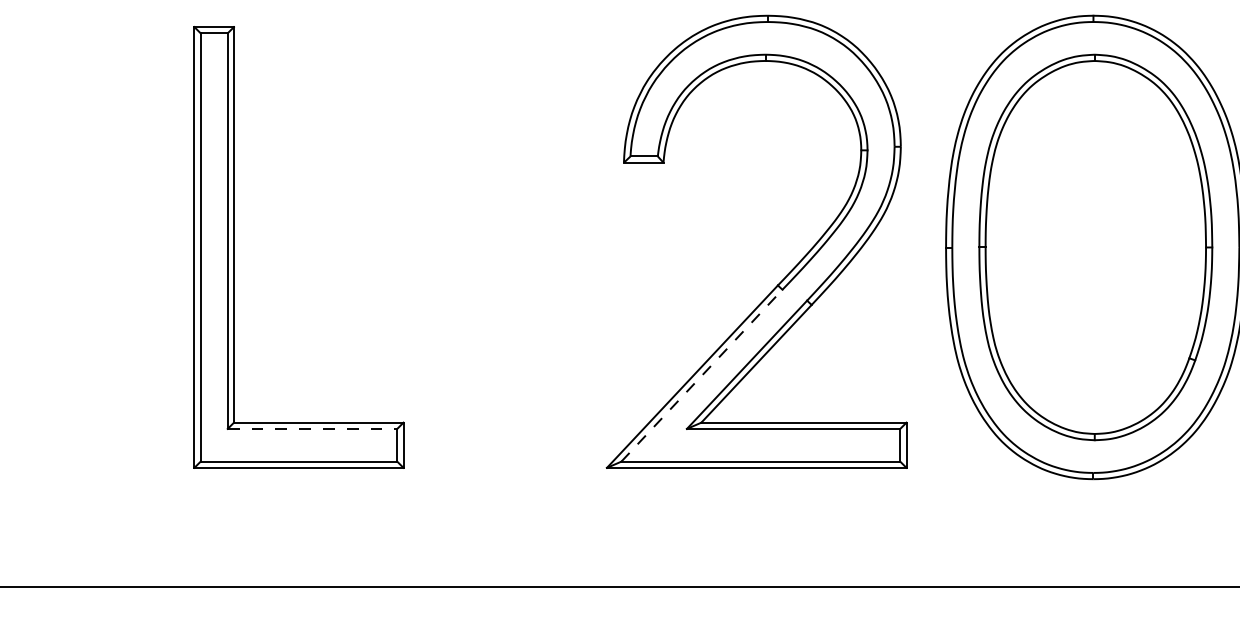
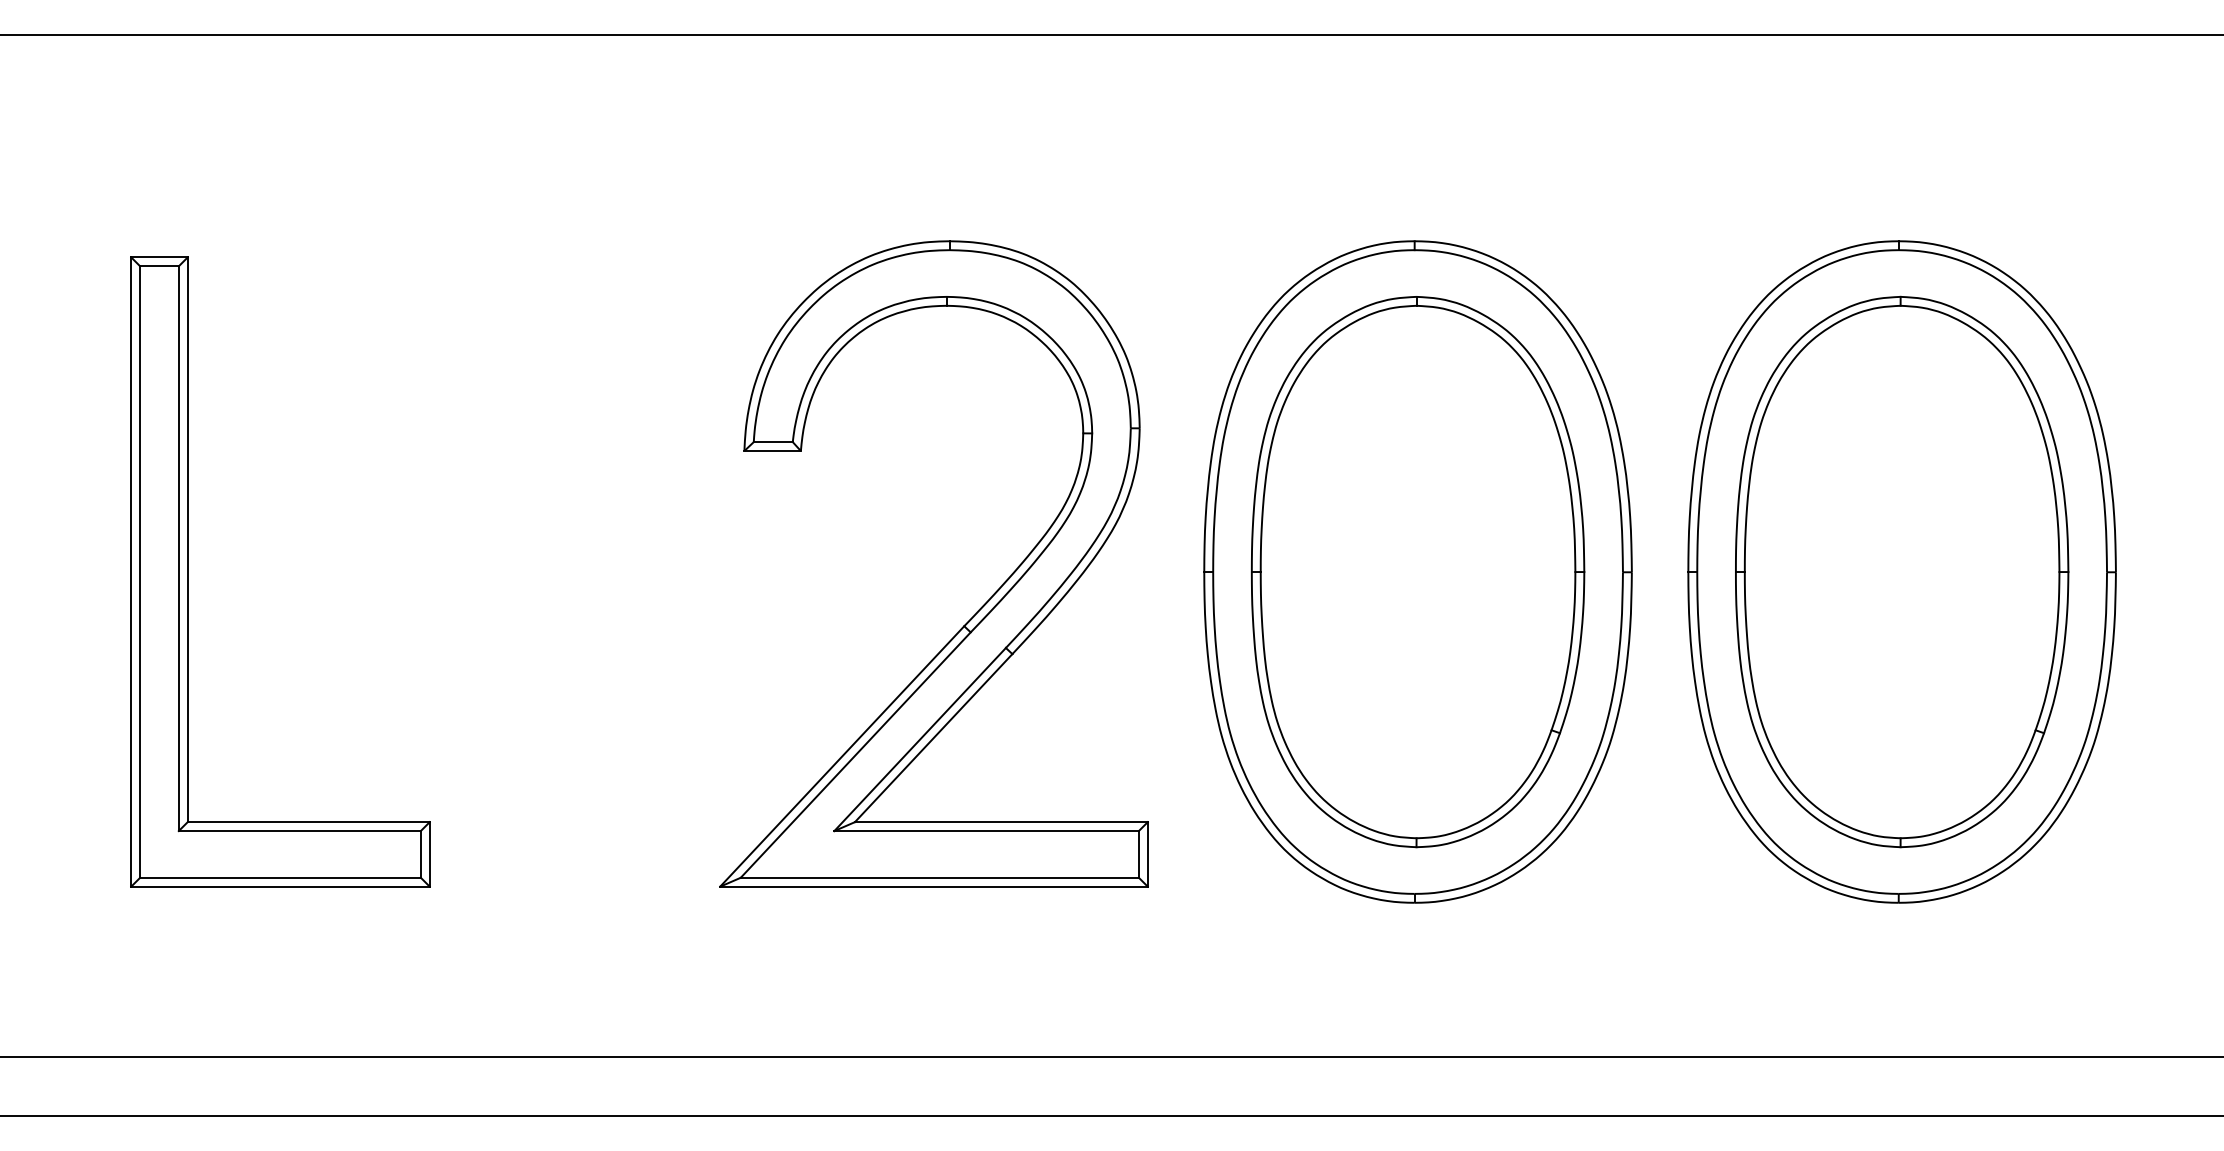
line: (702, 375) -> (856, 754), dashed -> solid
line: (312, 429) -> (300, 831), dashed -> solid

